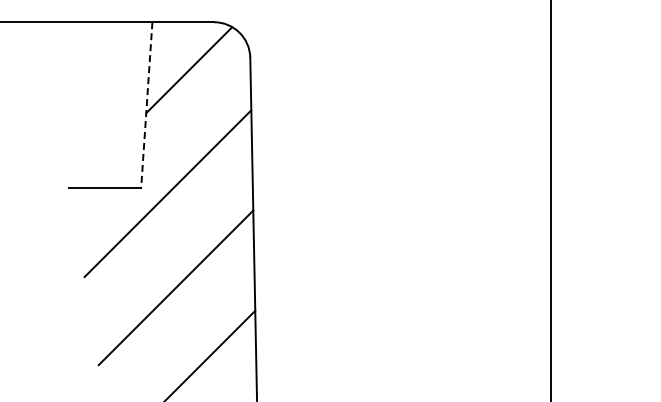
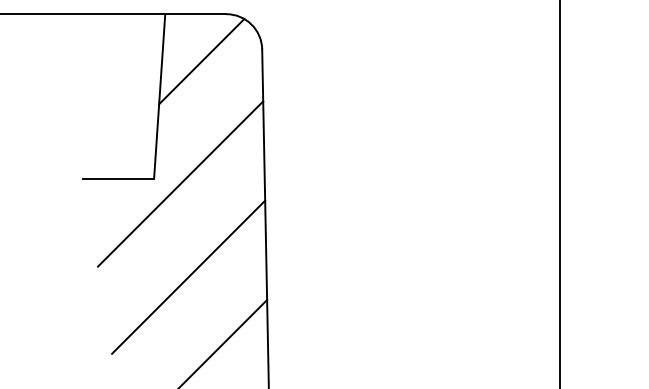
line: (146, 105) -> (159, 96), dashed -> solid

